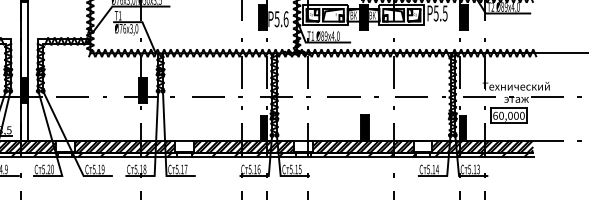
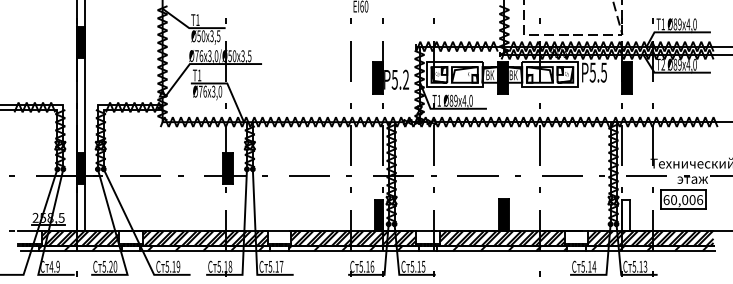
text: (286, 18) -> (406, 79), 5.6 -> 5.2
text: (522, 115) -> (700, 199), 60,000 -> 60,006
fill: (462, 128) -> (625, 215), removed

